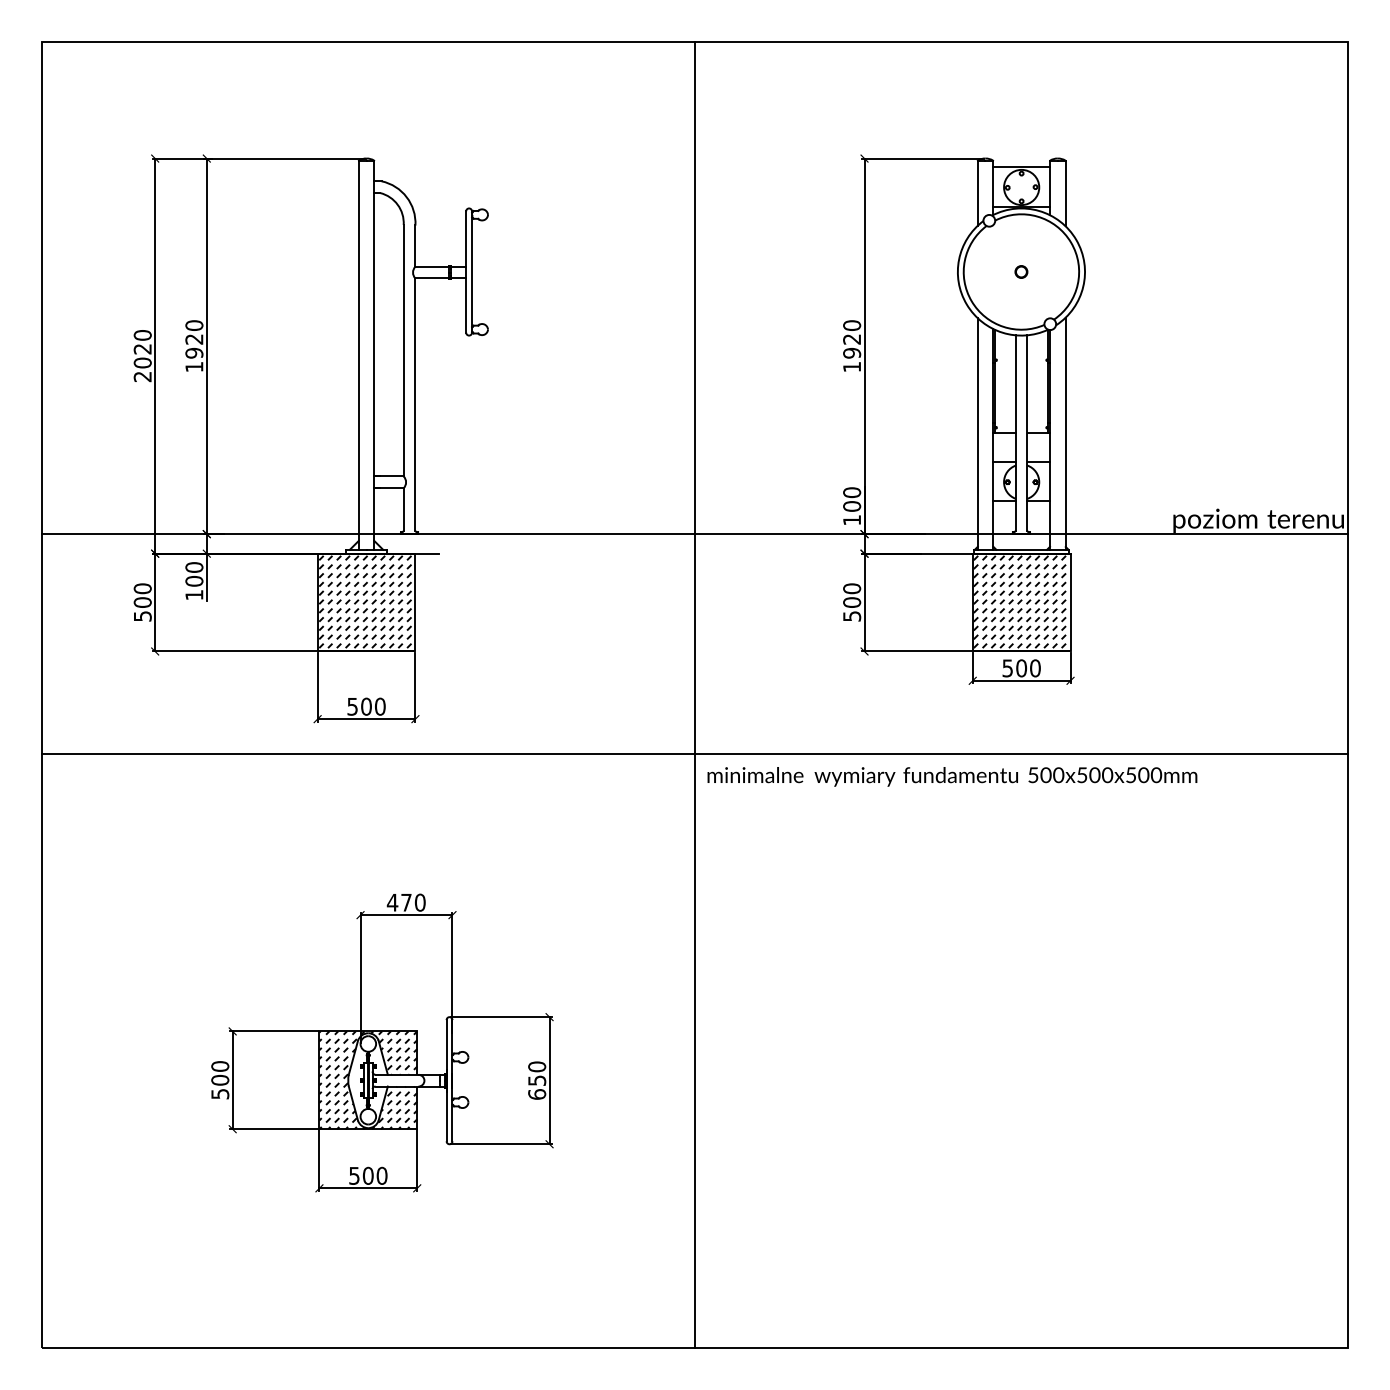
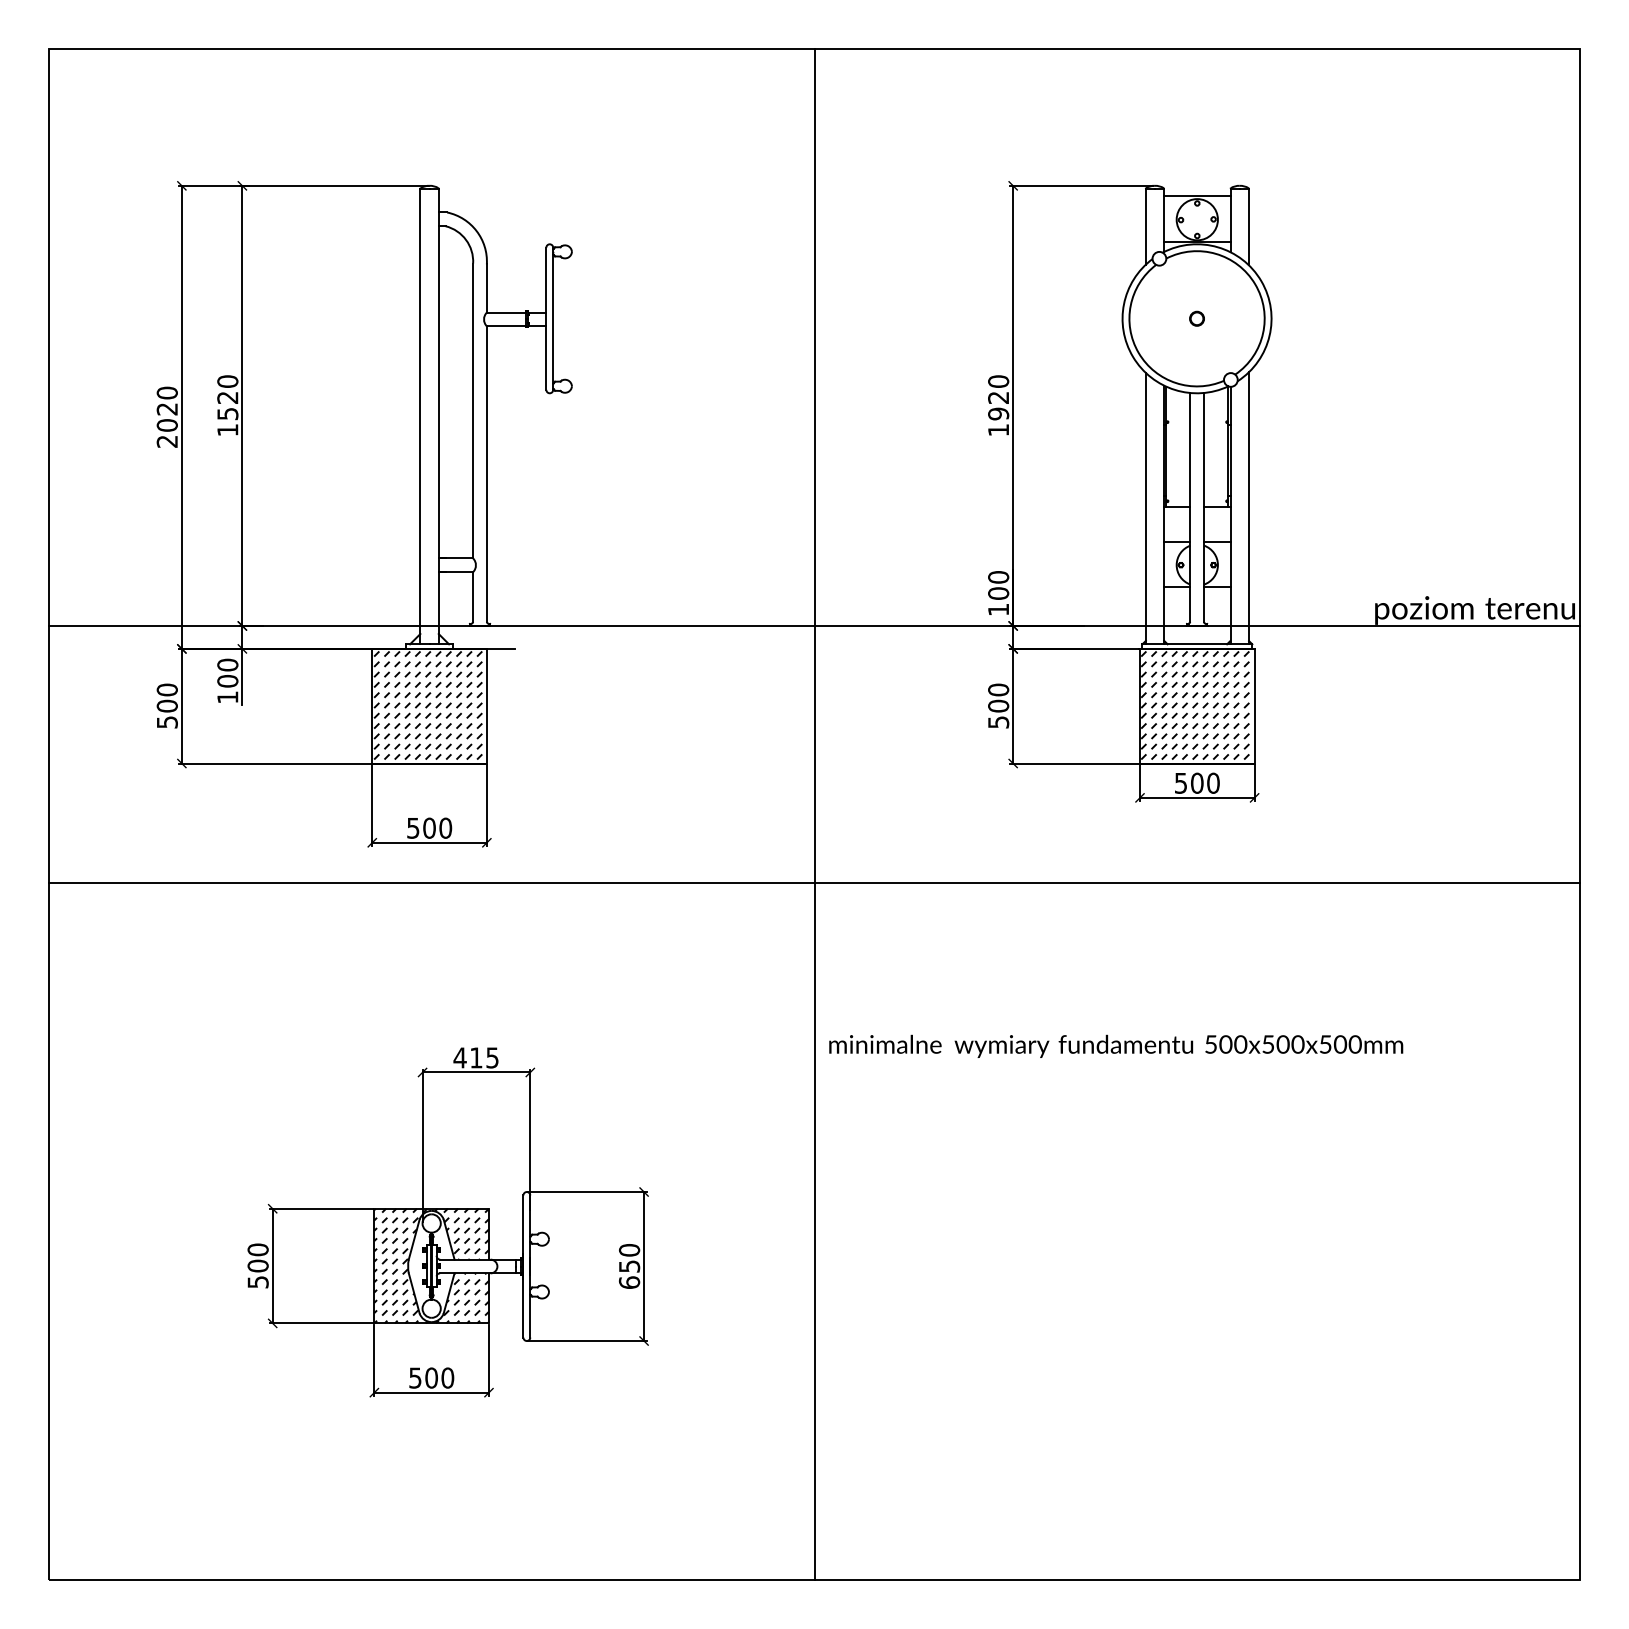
text: (194, 352) -> (227, 413), 1920 -> 1520
text: (952, 776) -> (1116, 1045), moved
text: (413, 902) -> (484, 1057), 470 -> 415

